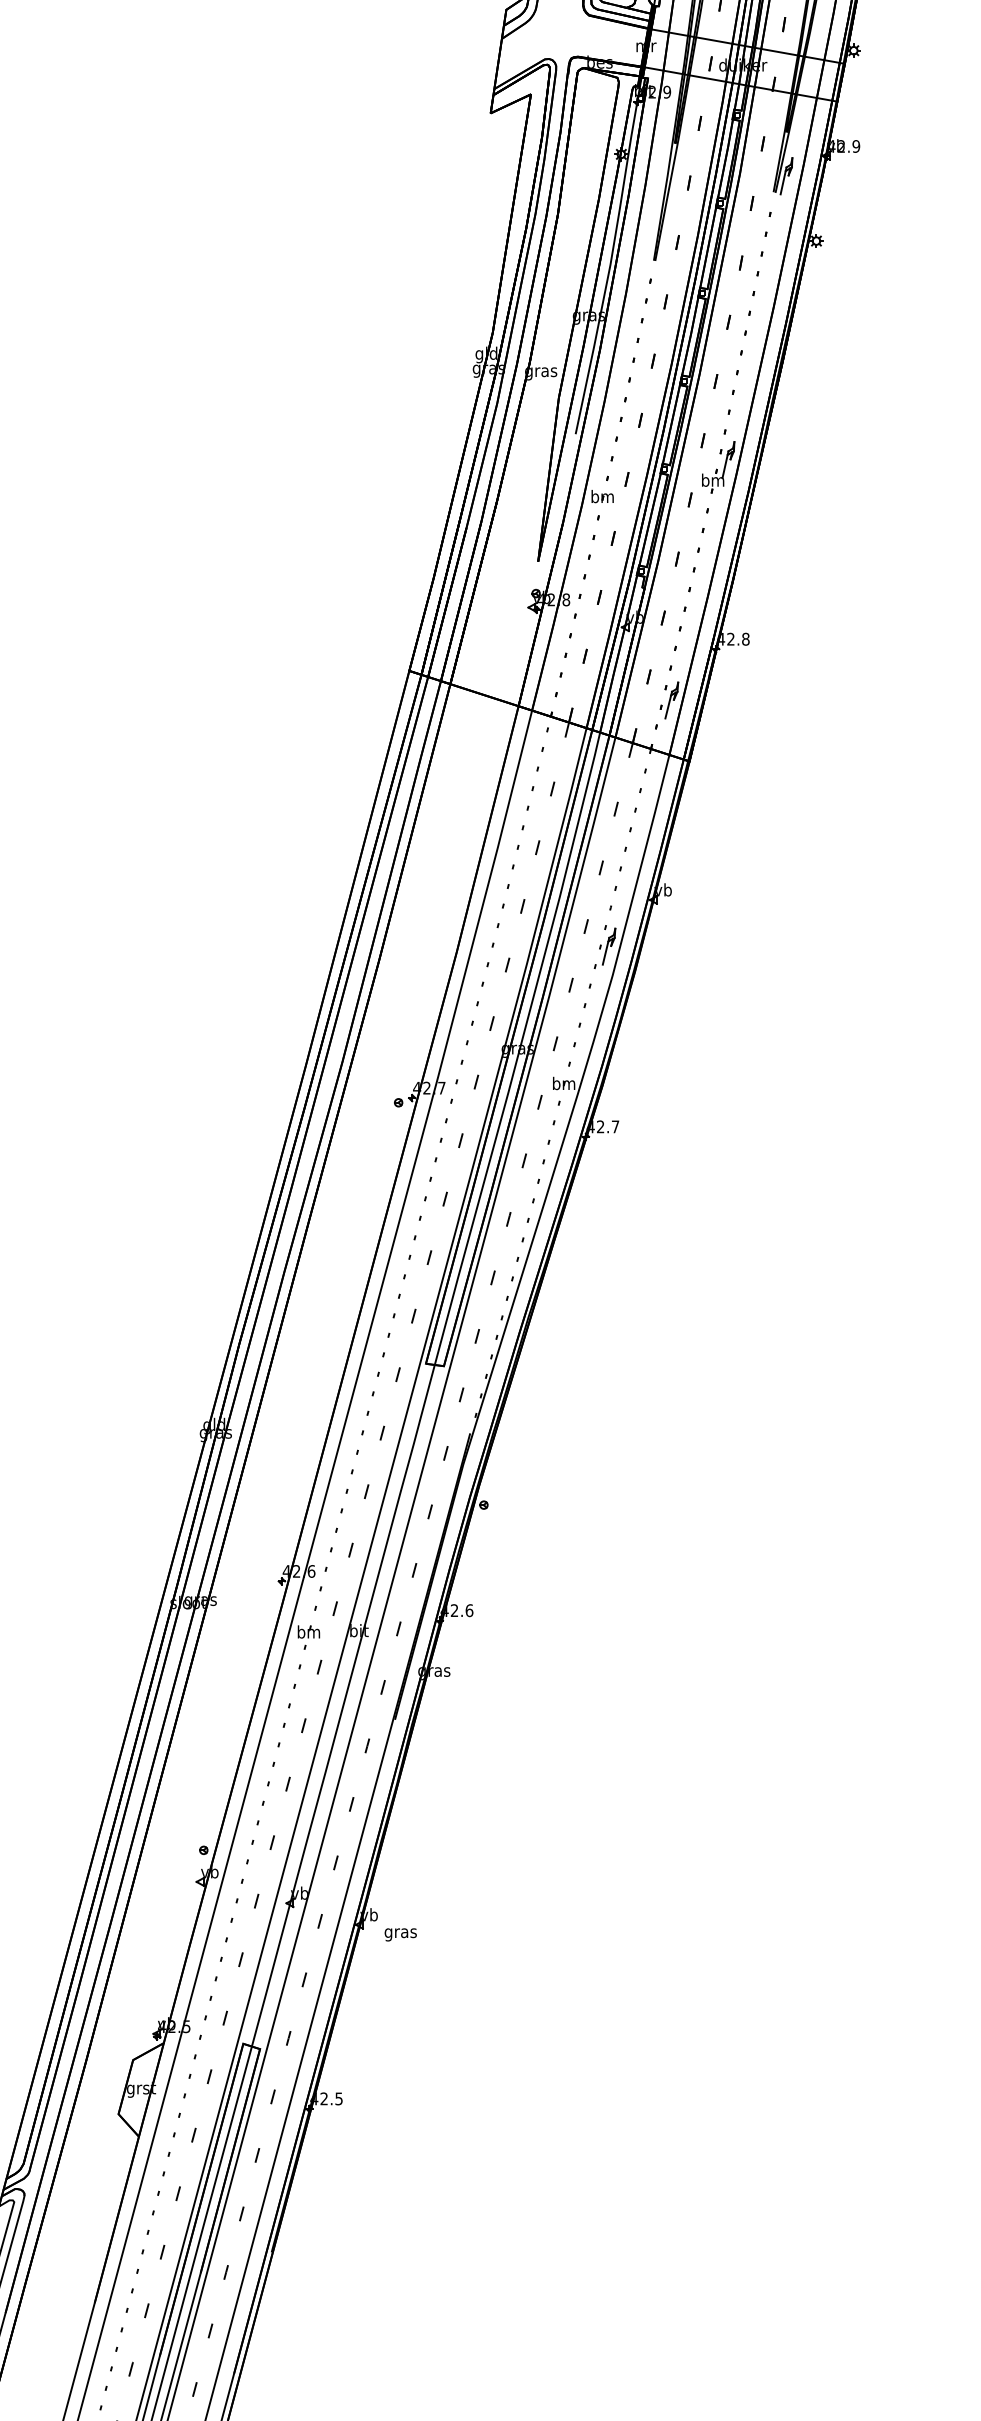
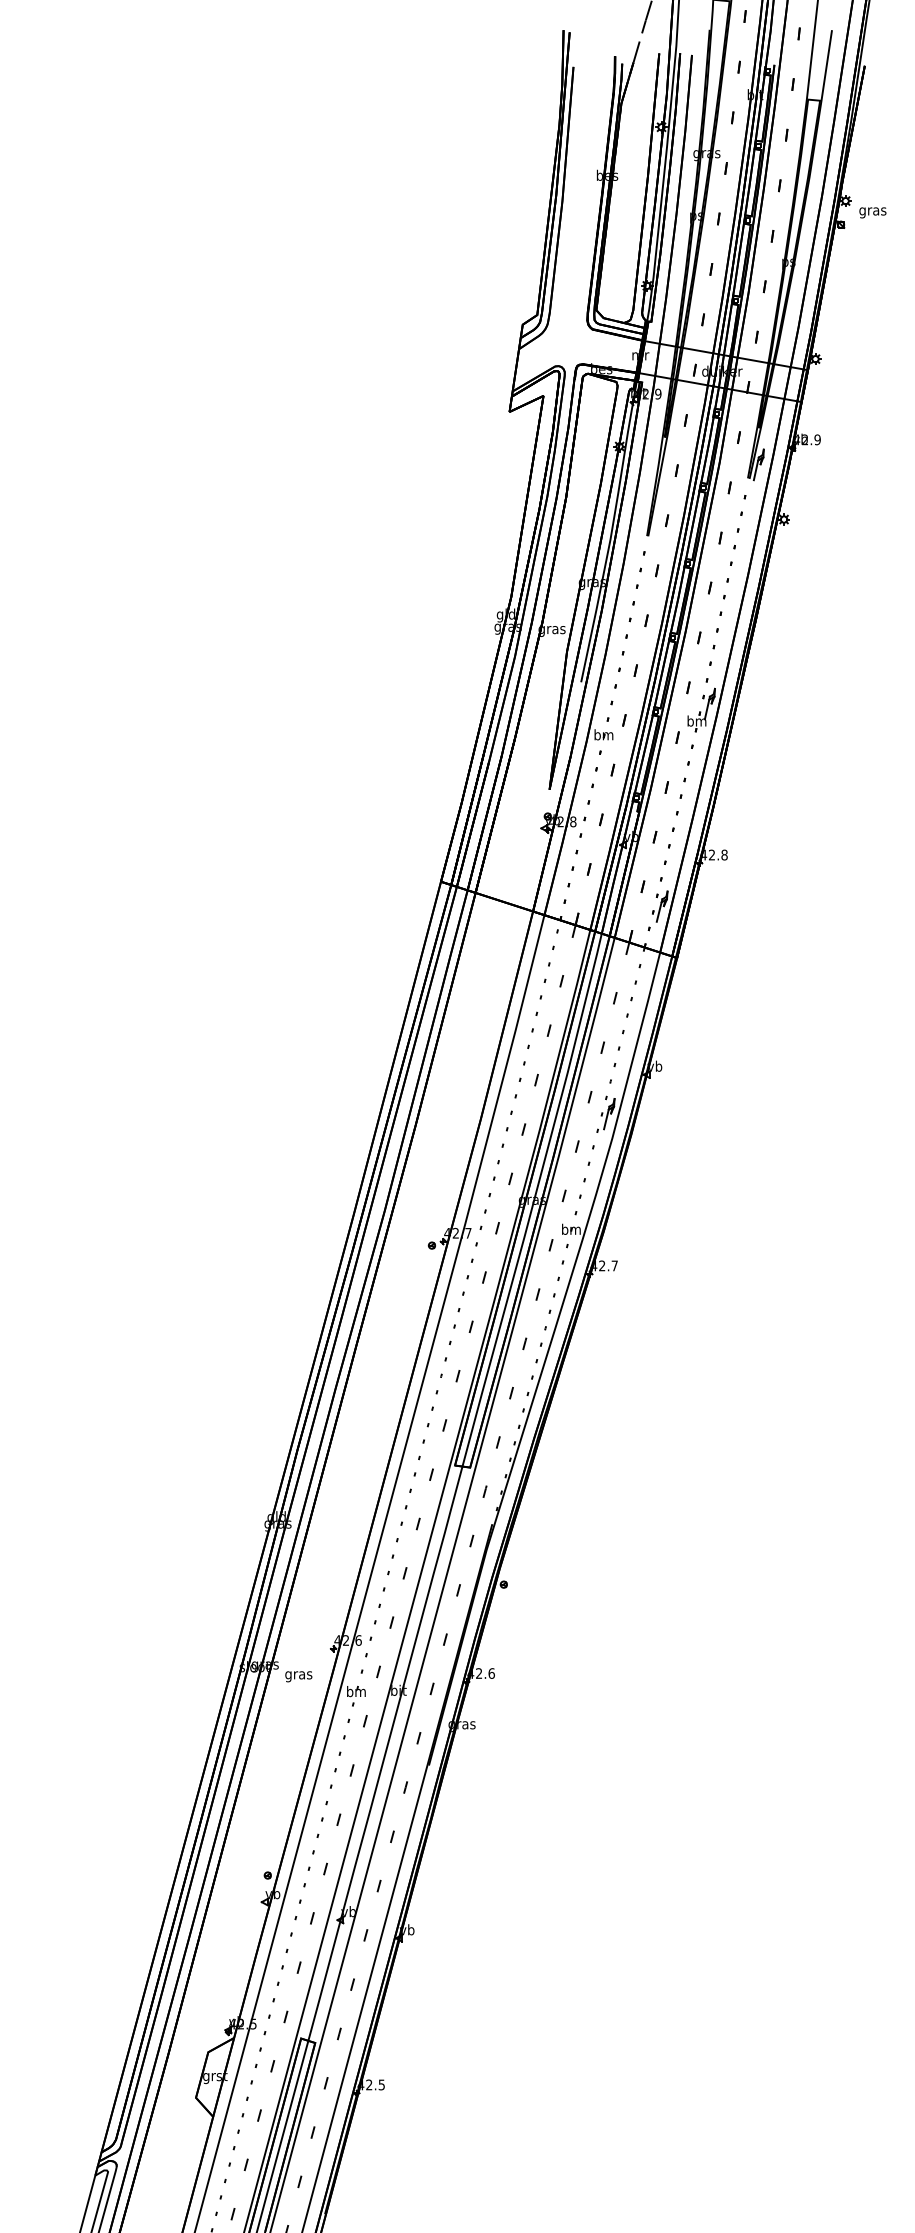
text: (400, 1934) -> (298, 1676), moved

